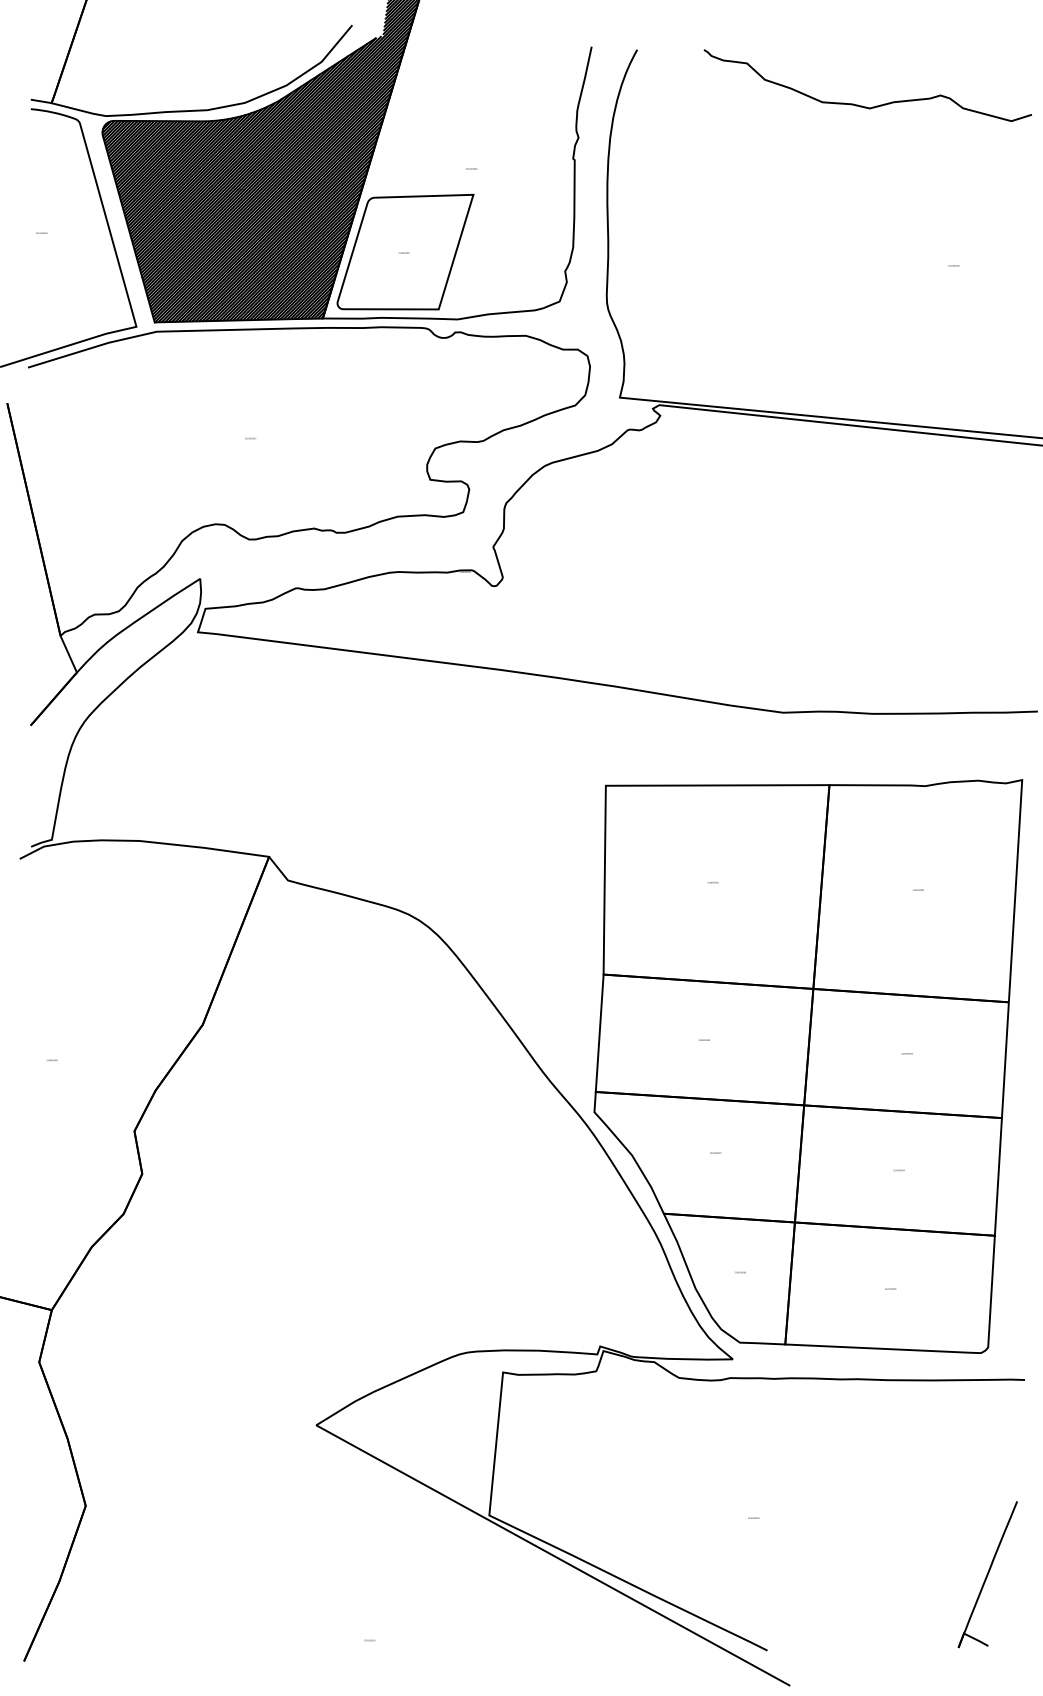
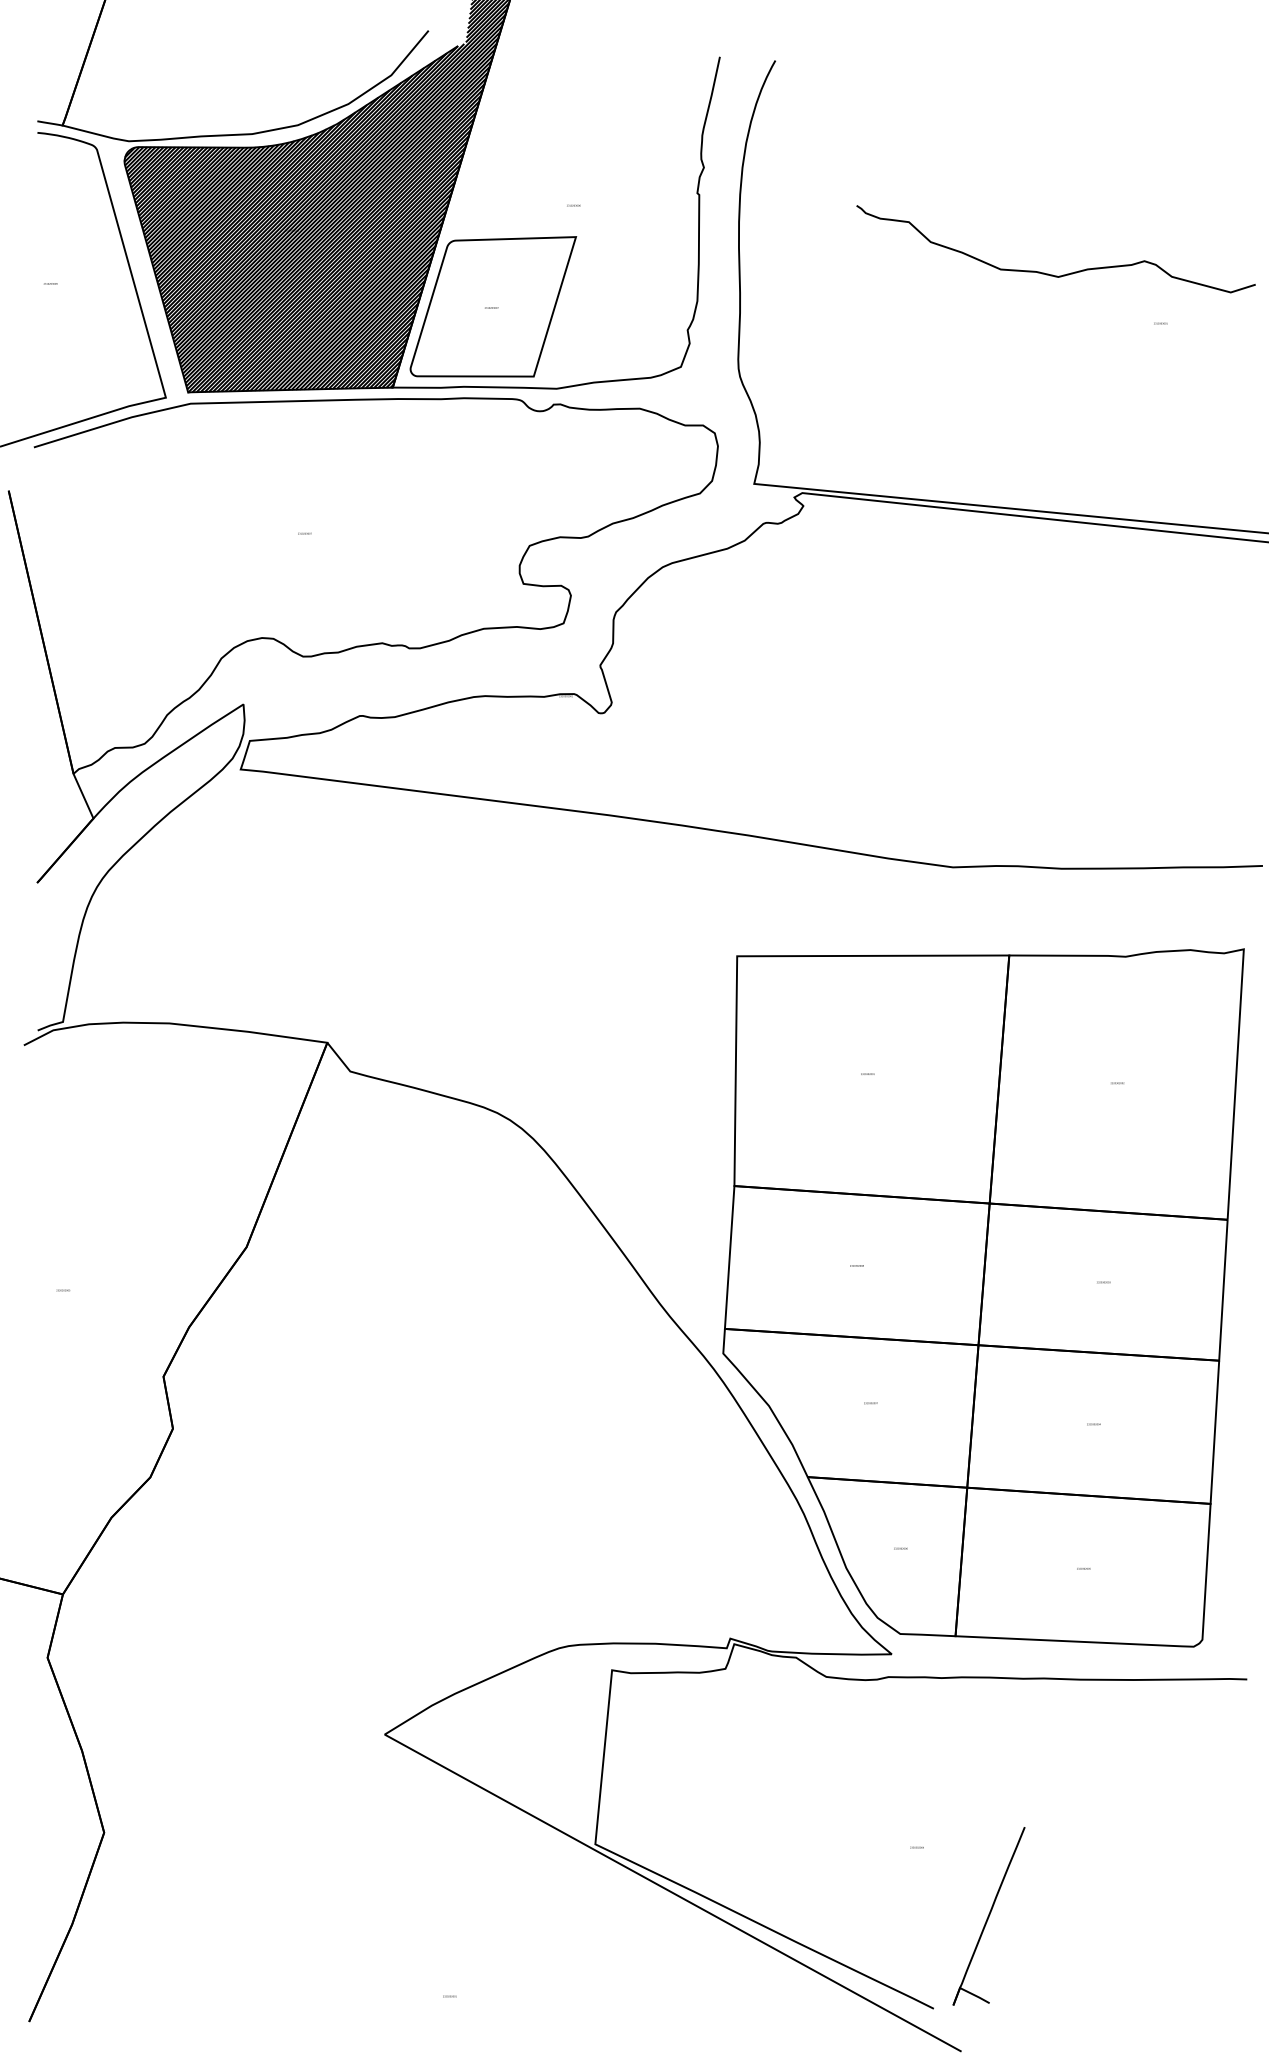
curve: (861, 105) -> (1048, 273), moved
part: (987, 1574) -> (988, 1916), moved

